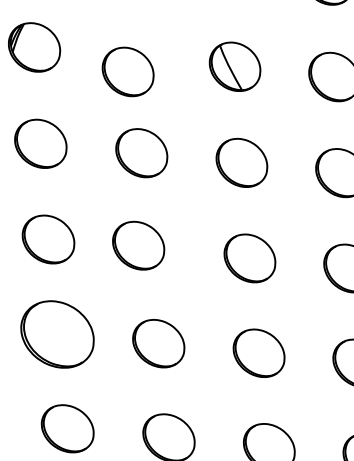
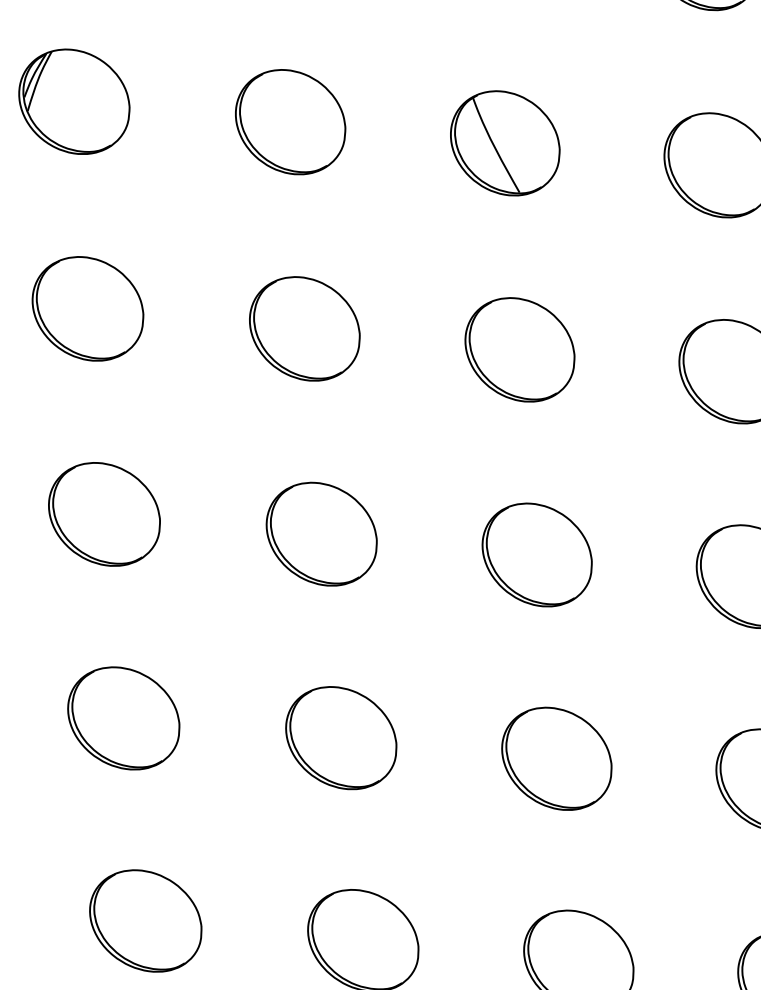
part: (127, 71) -> (289, 121), moved
part: (138, 245) -> (321, 533), moved
part: (57, 334) -> (123, 718), size x0.71

